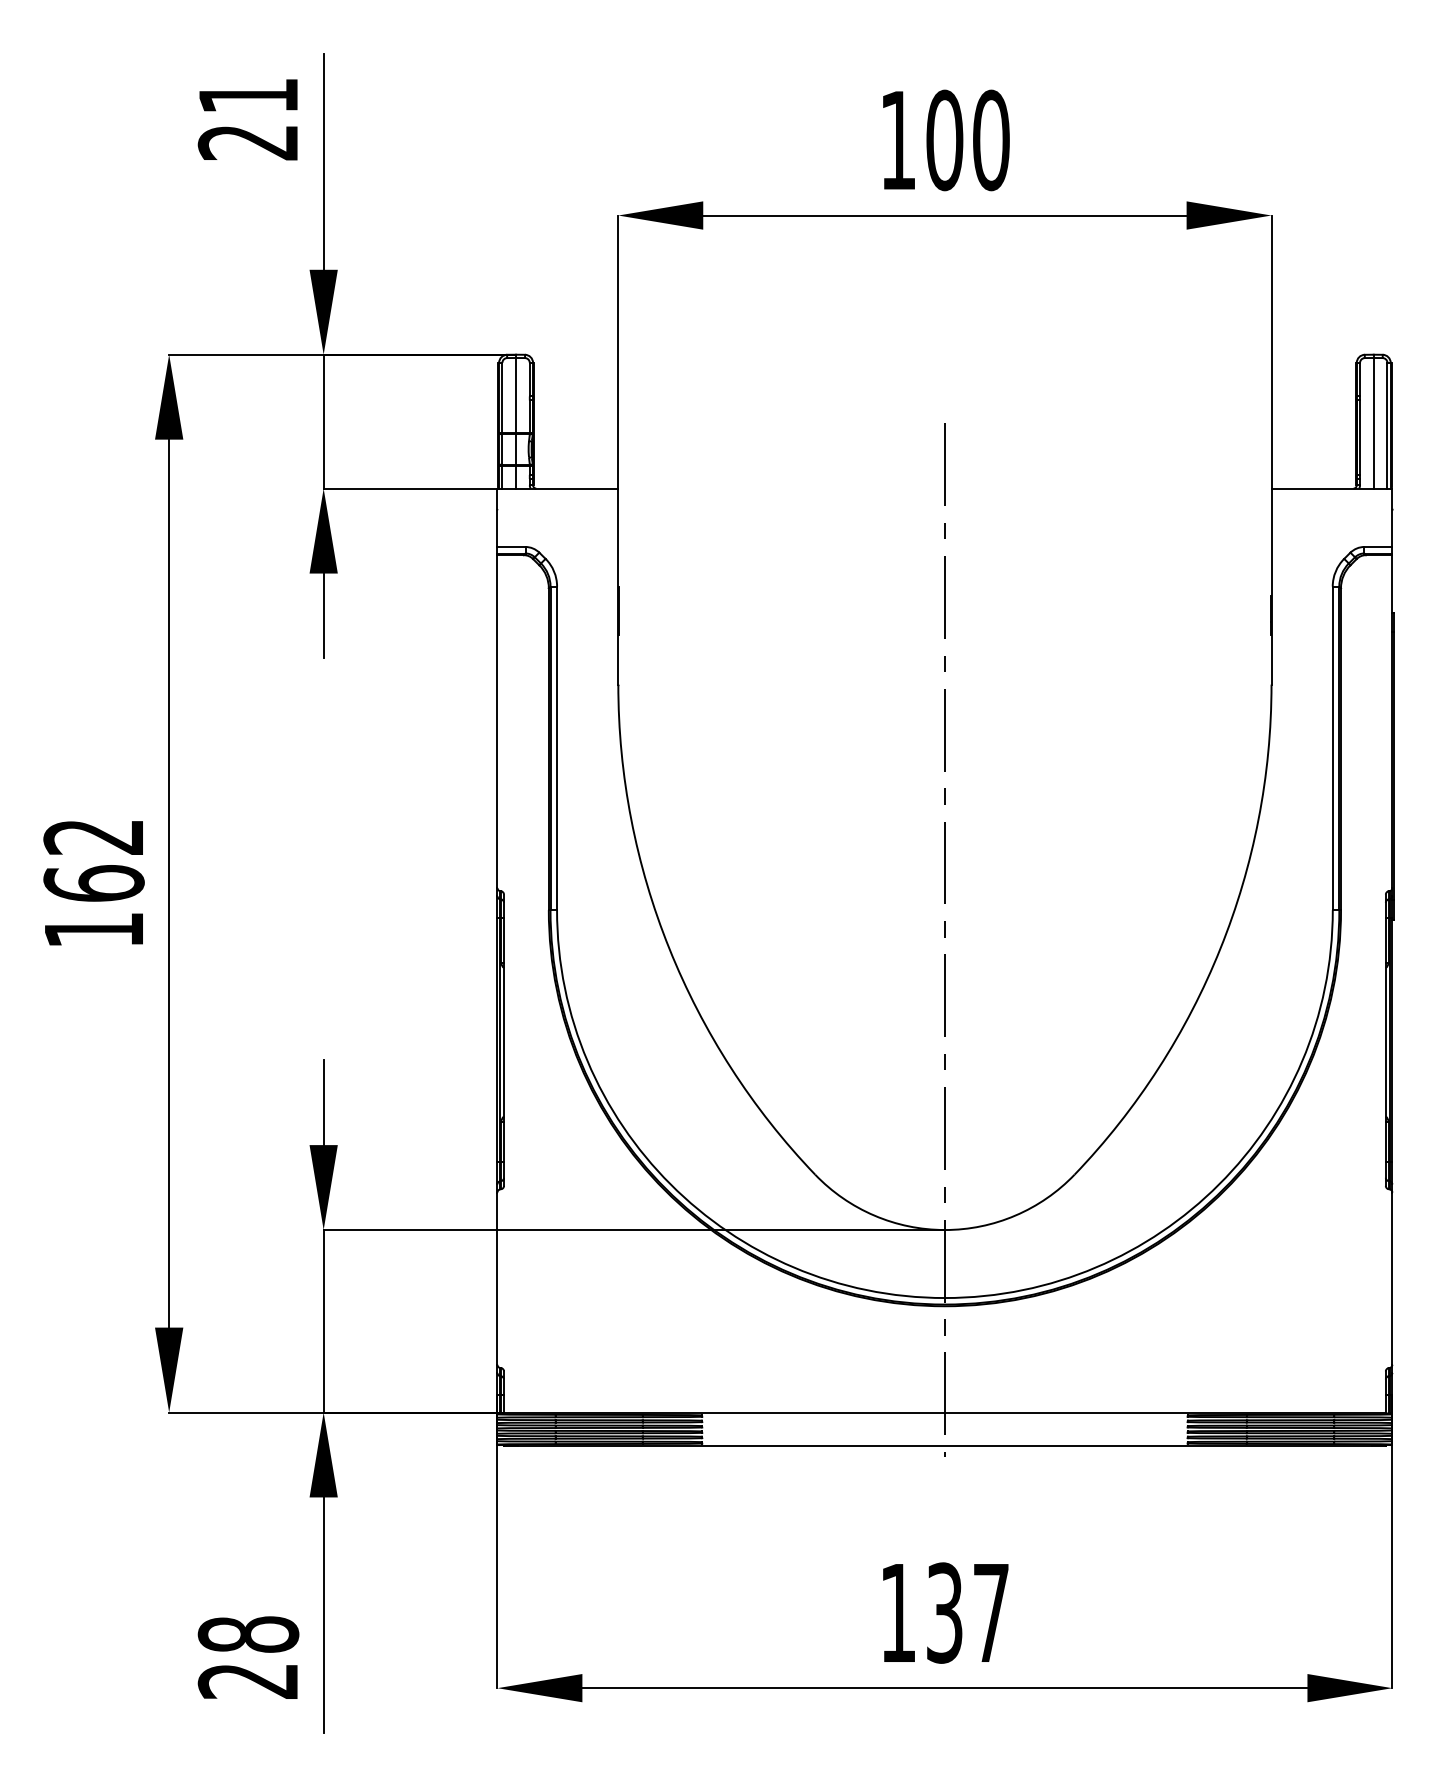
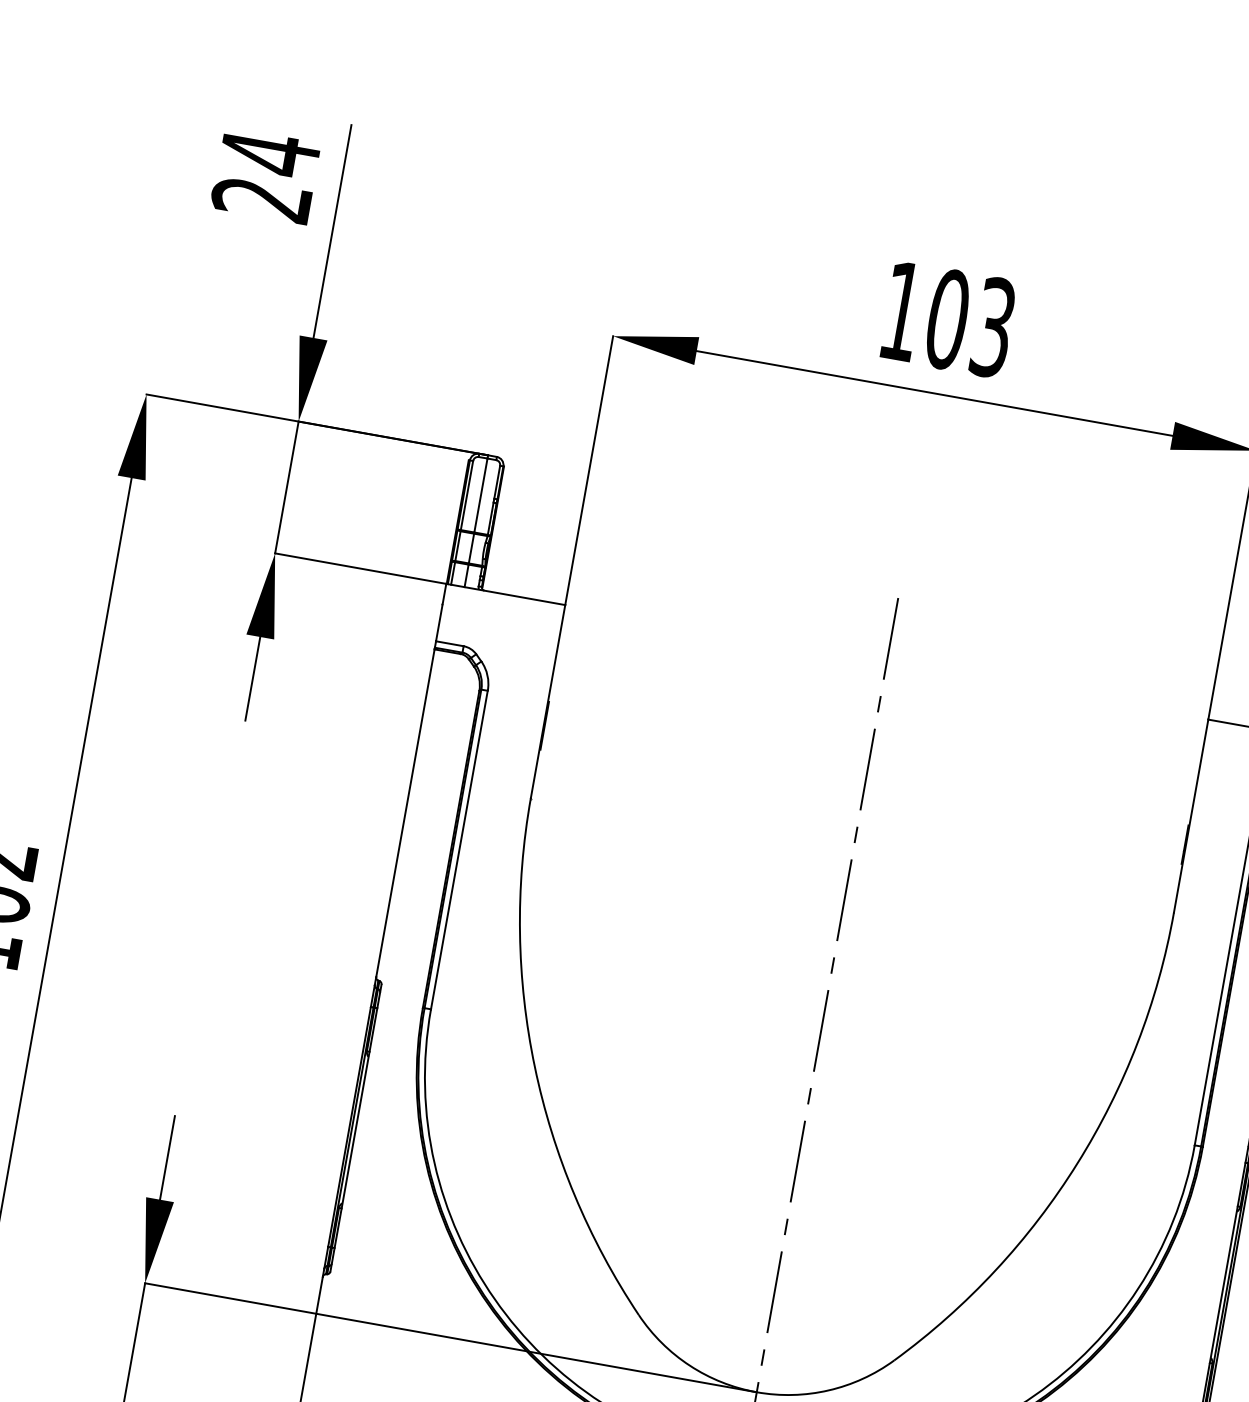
text: (248, 95) -> (270, 153), 21 -> 24
text: (991, 140) -> (993, 327), 100 -> 103

